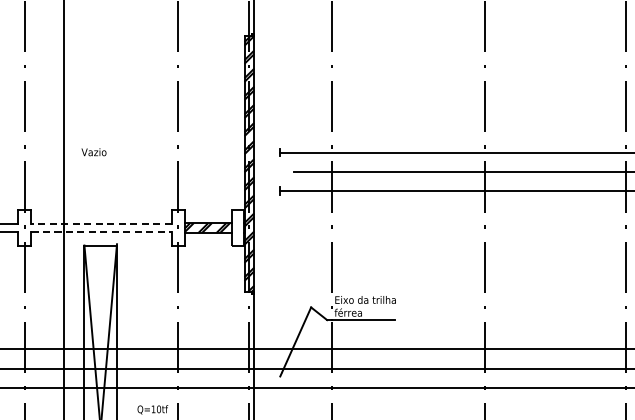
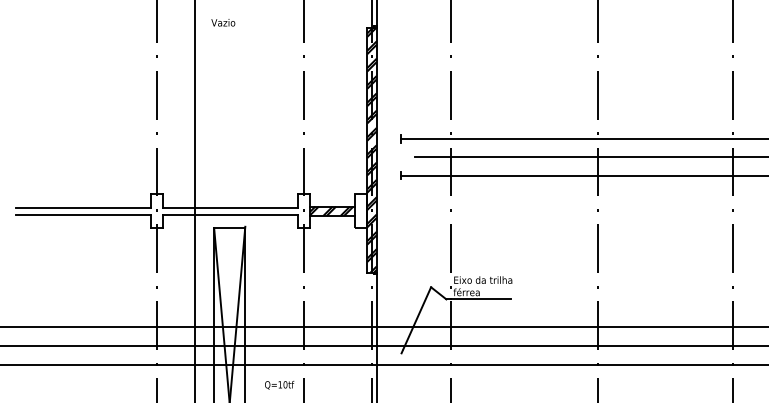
text: (94, 151) -> (223, 22), moved
line: (101, 224) -> (230, 207), dashed -> solid
line: (102, 231) -> (231, 214), dashed -> solid

